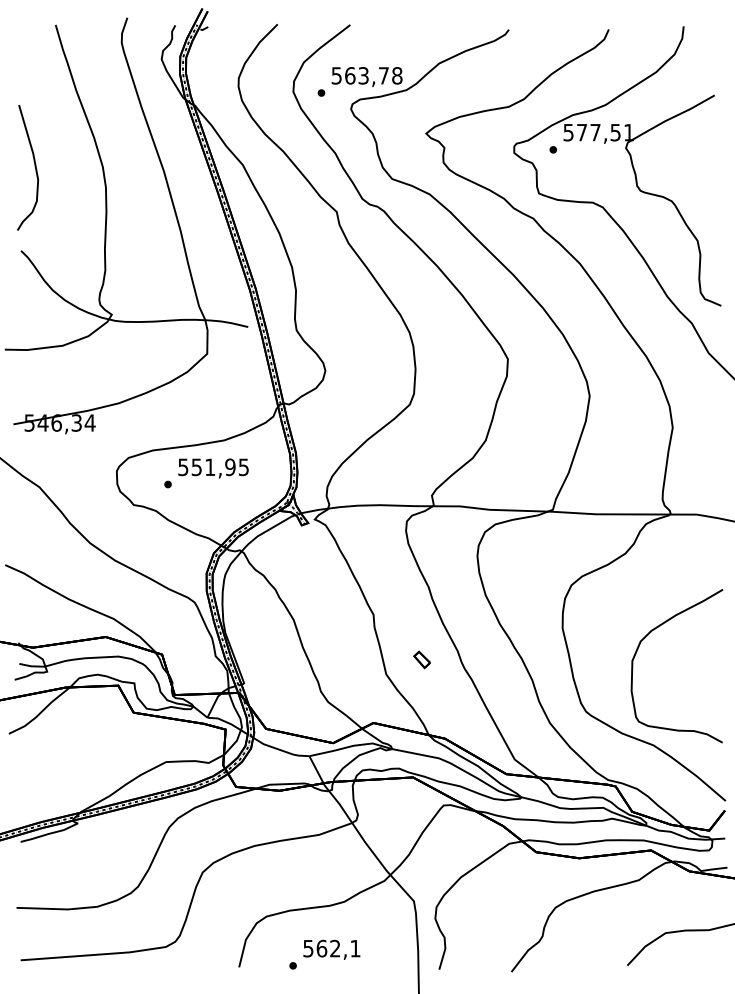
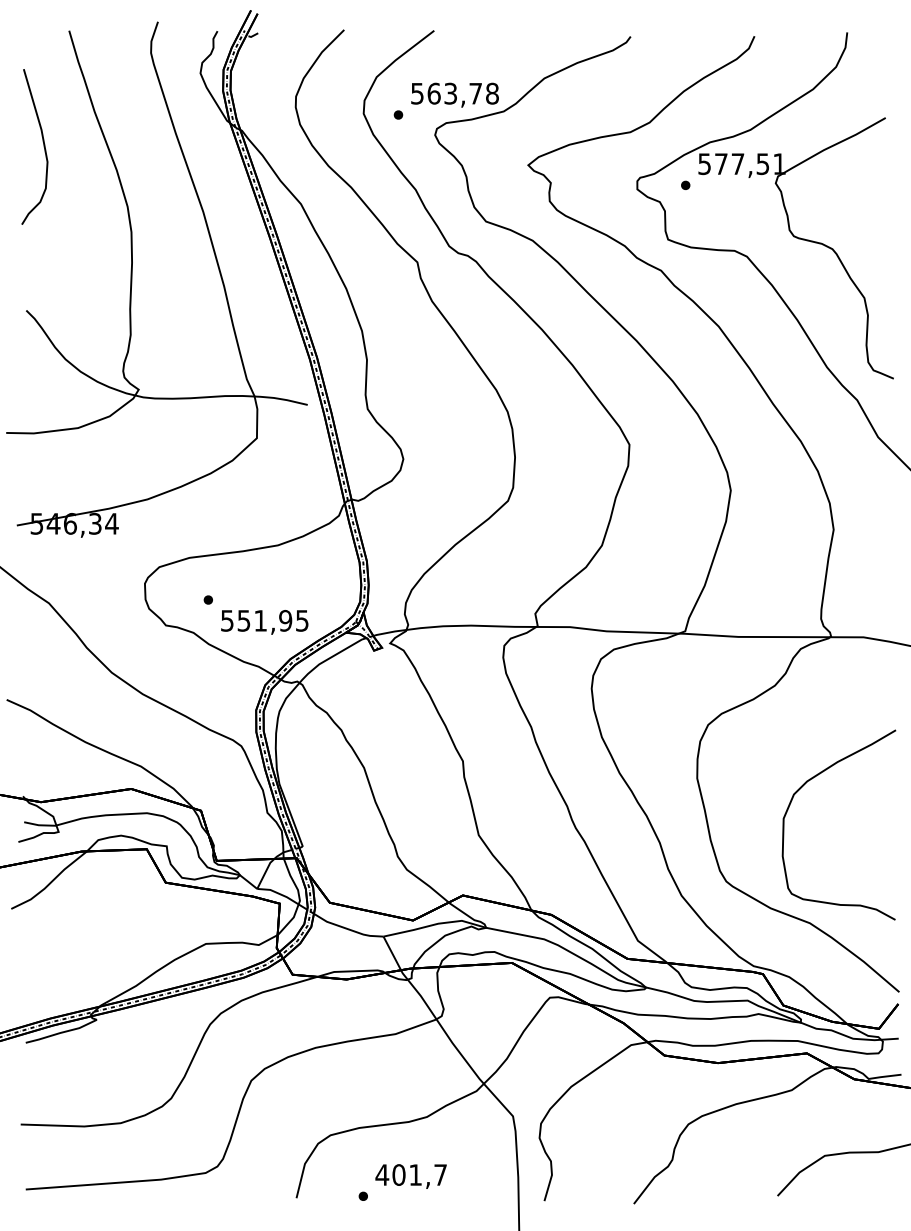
curve: (34, 166) -> (42, 145), moved
text: (213, 468) -> (264, 622), moved
part: (421, 659) -> (522, 816), removed
text: (331, 948) -> (410, 1174), 562,1 -> 401,7

